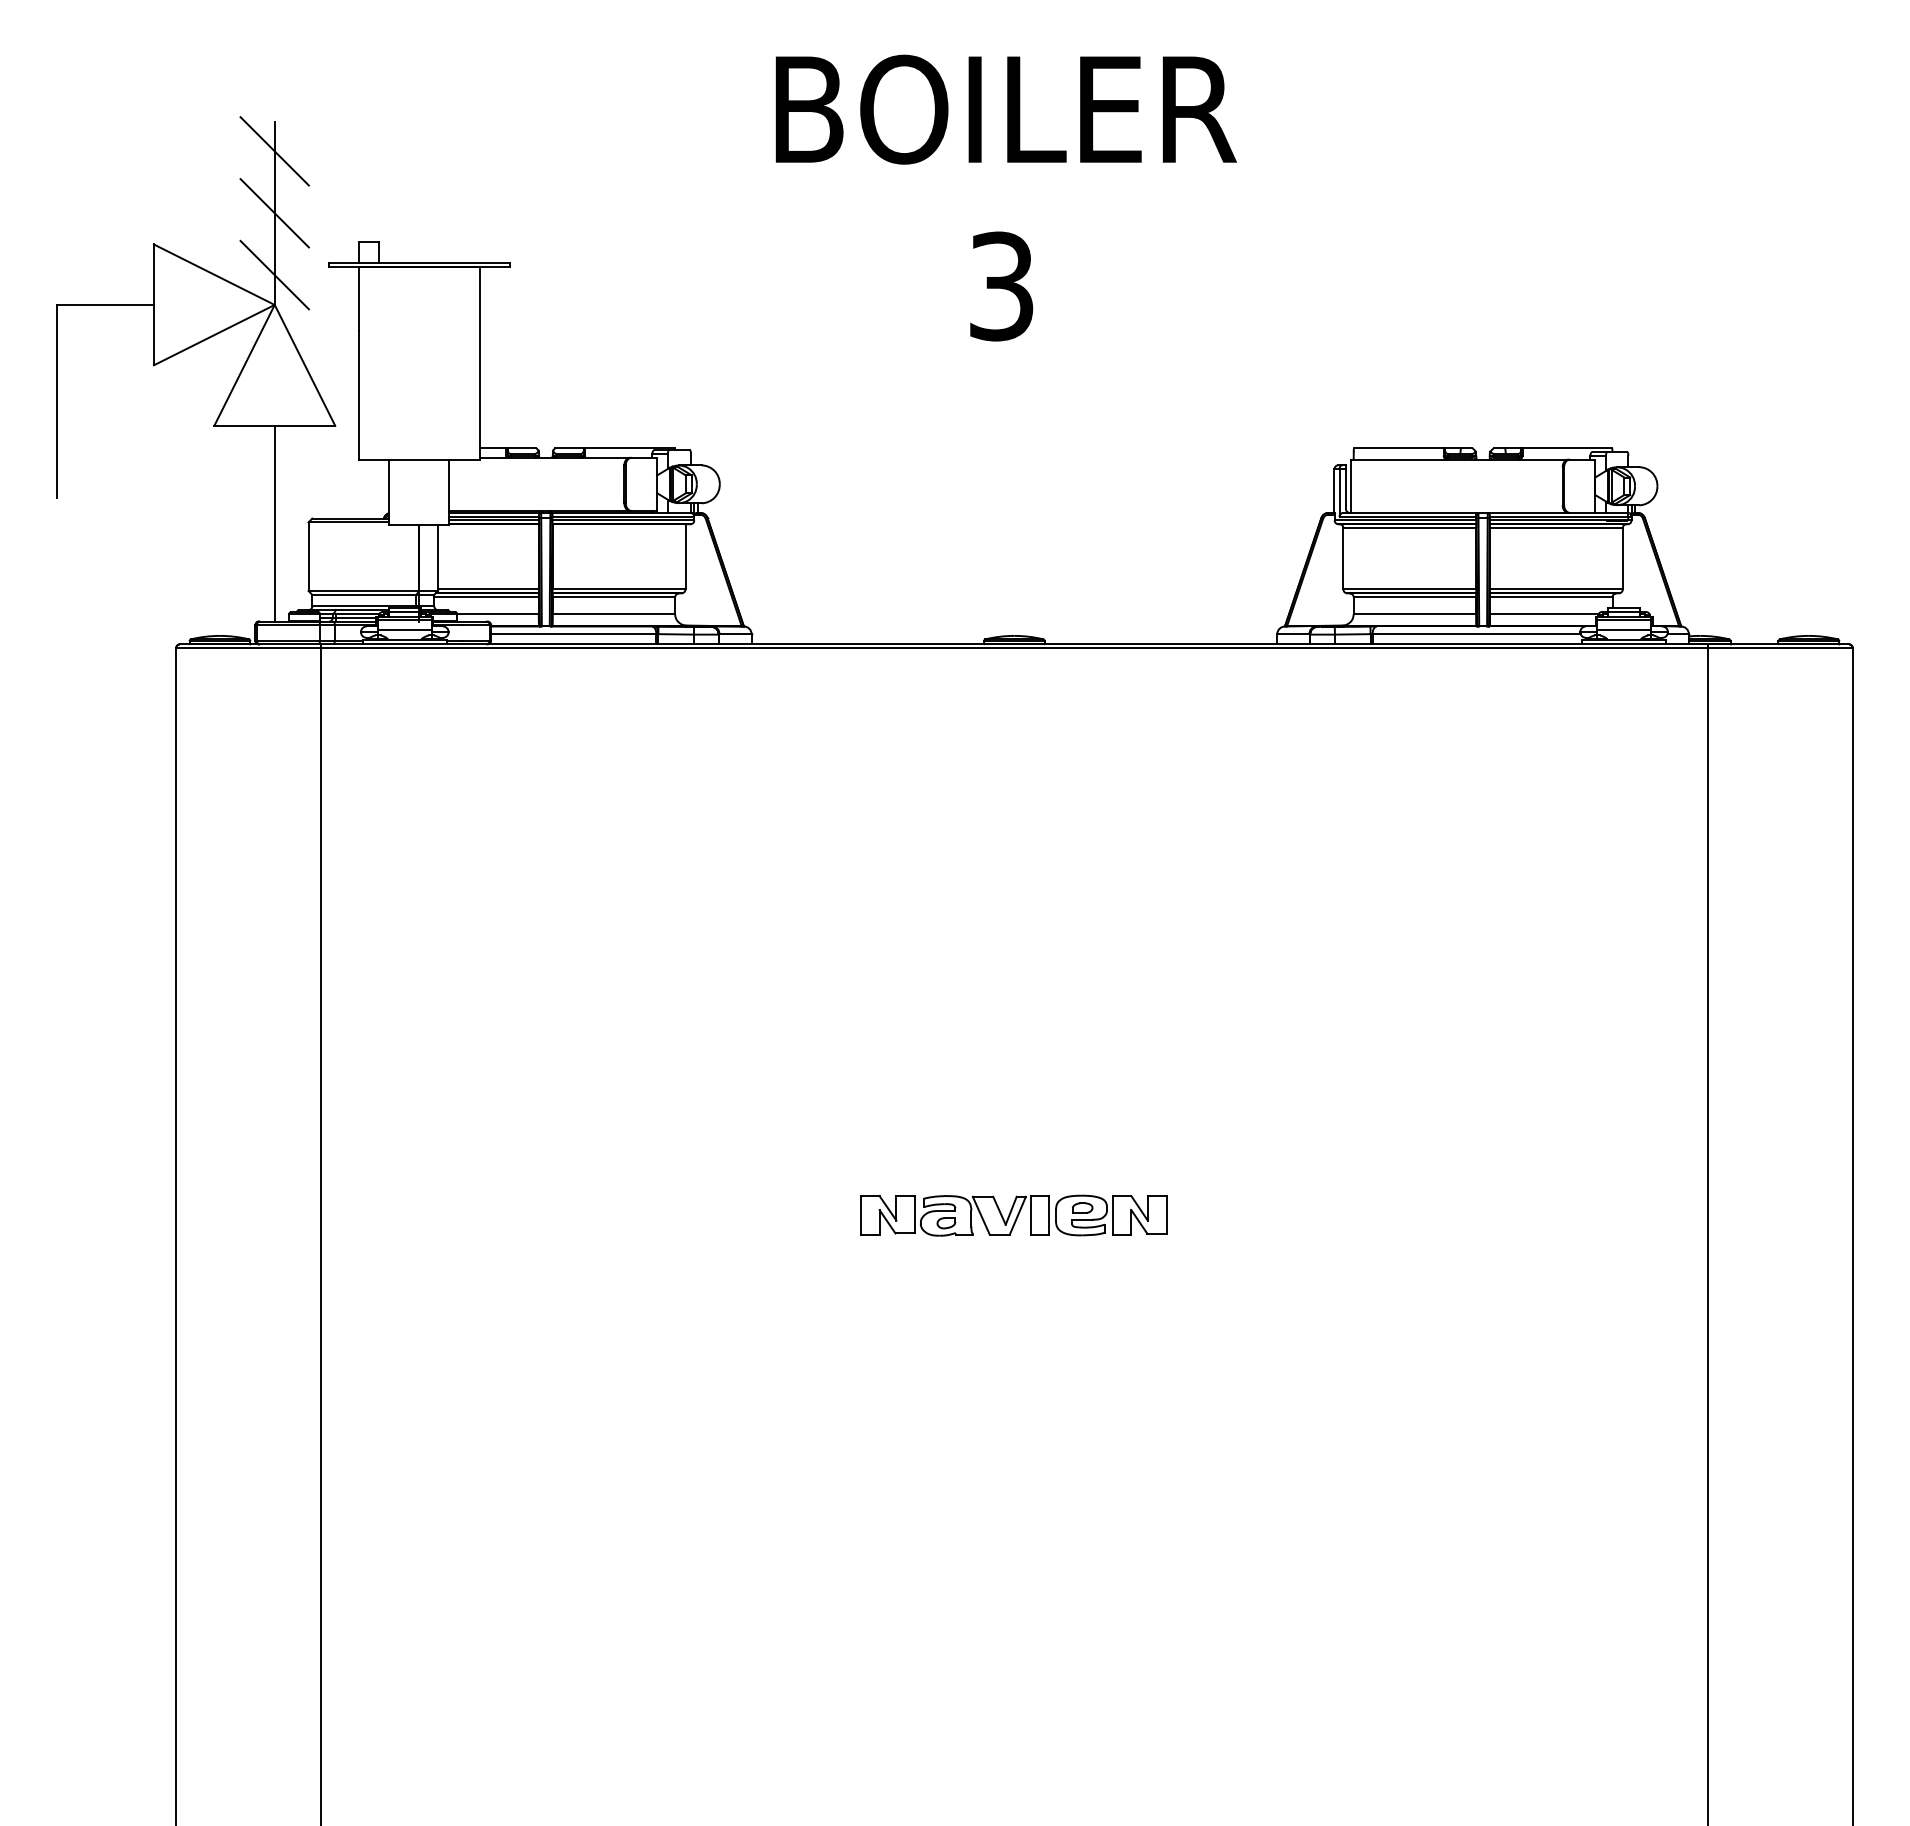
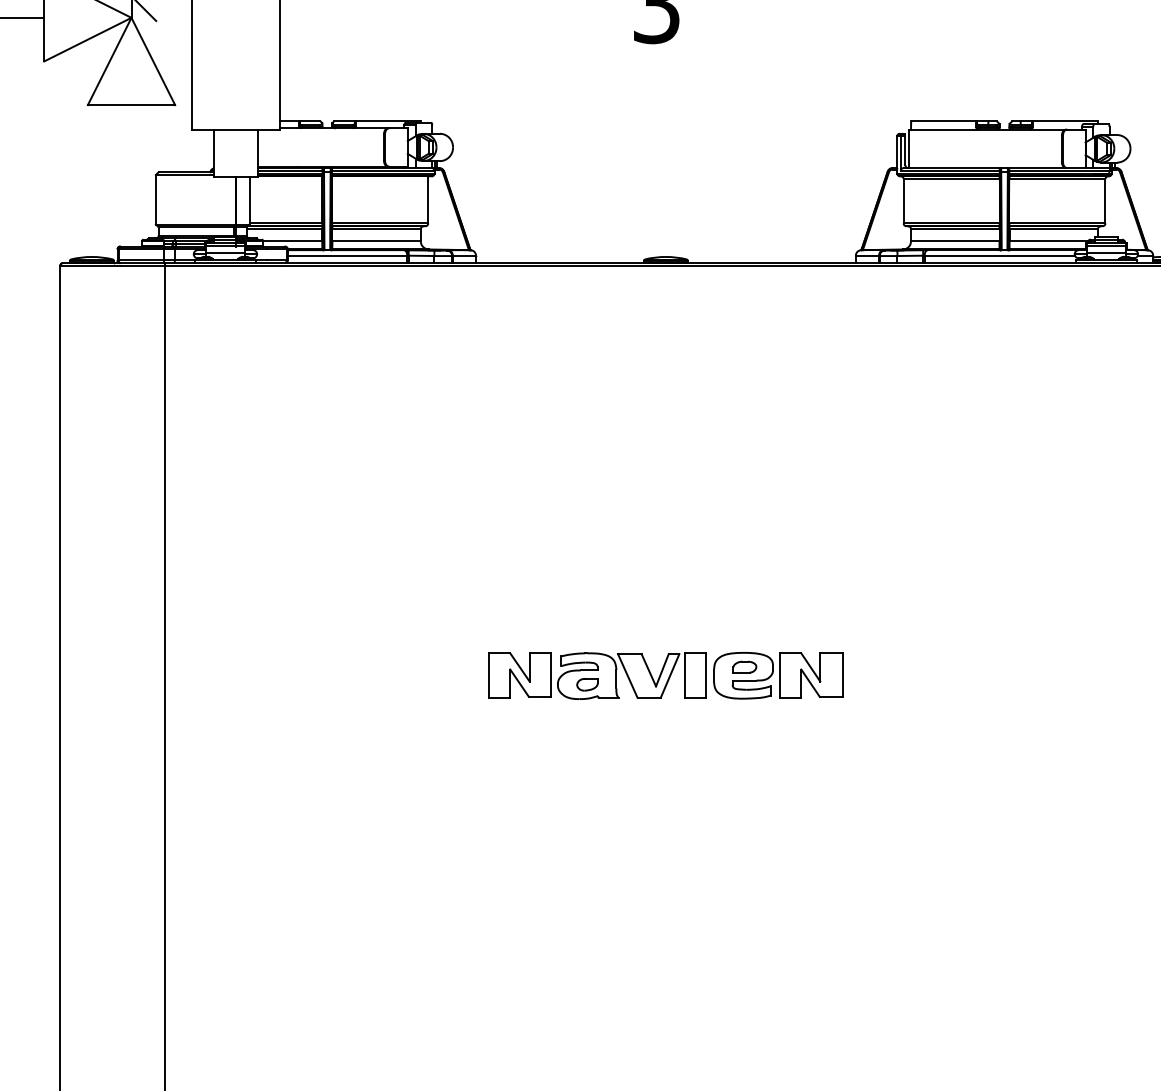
line: (274, 522) -> (131, 175), removed
part: (1013, 1215) -> (665, 675), size x1.6

